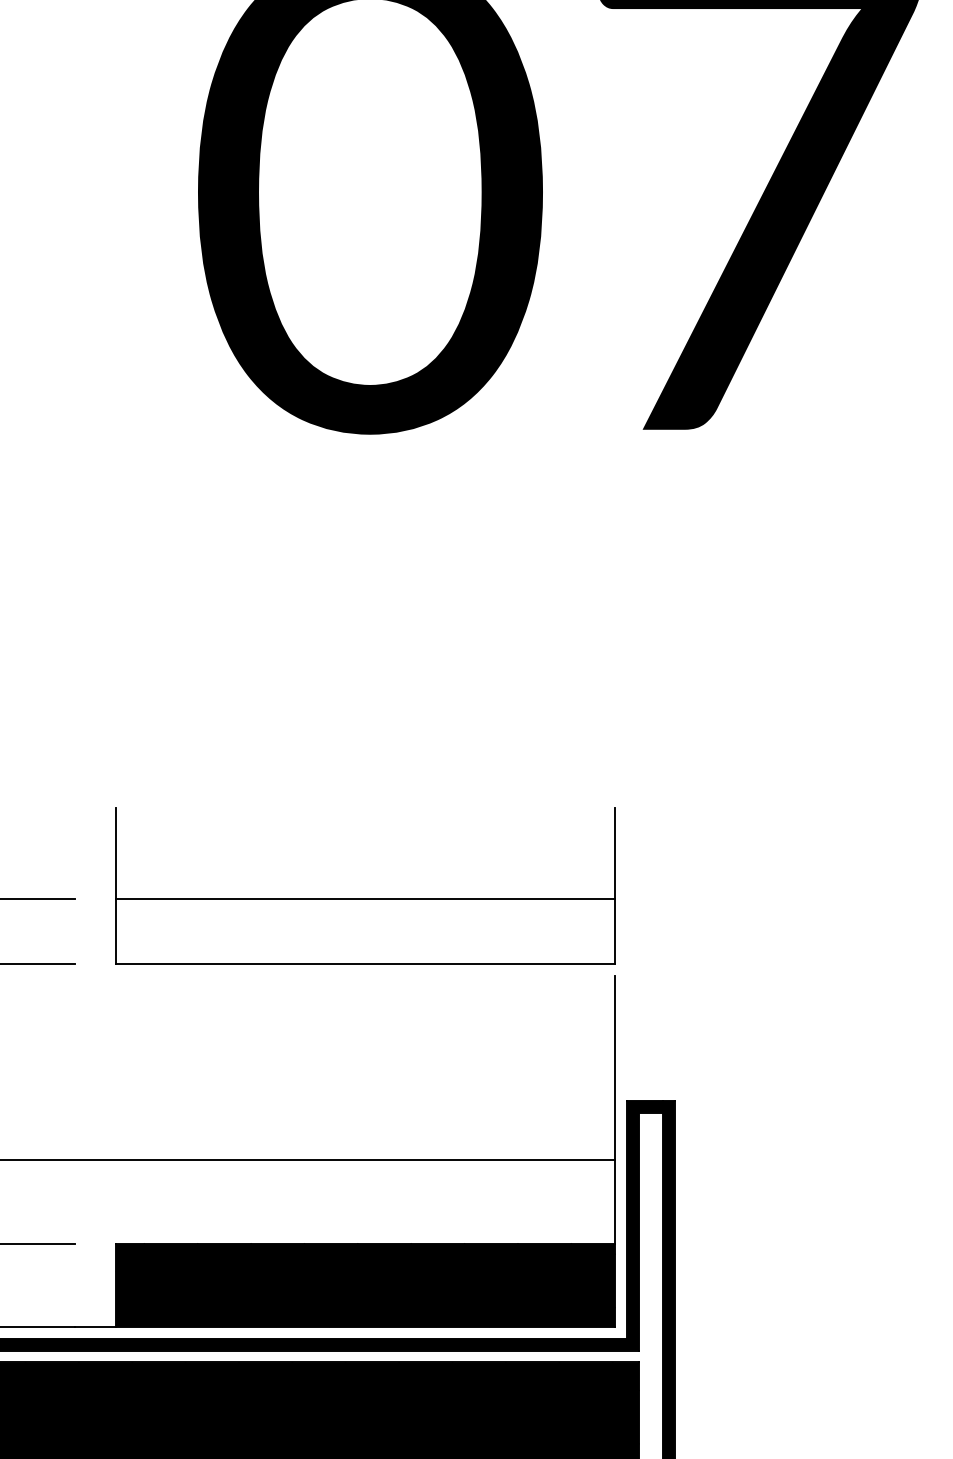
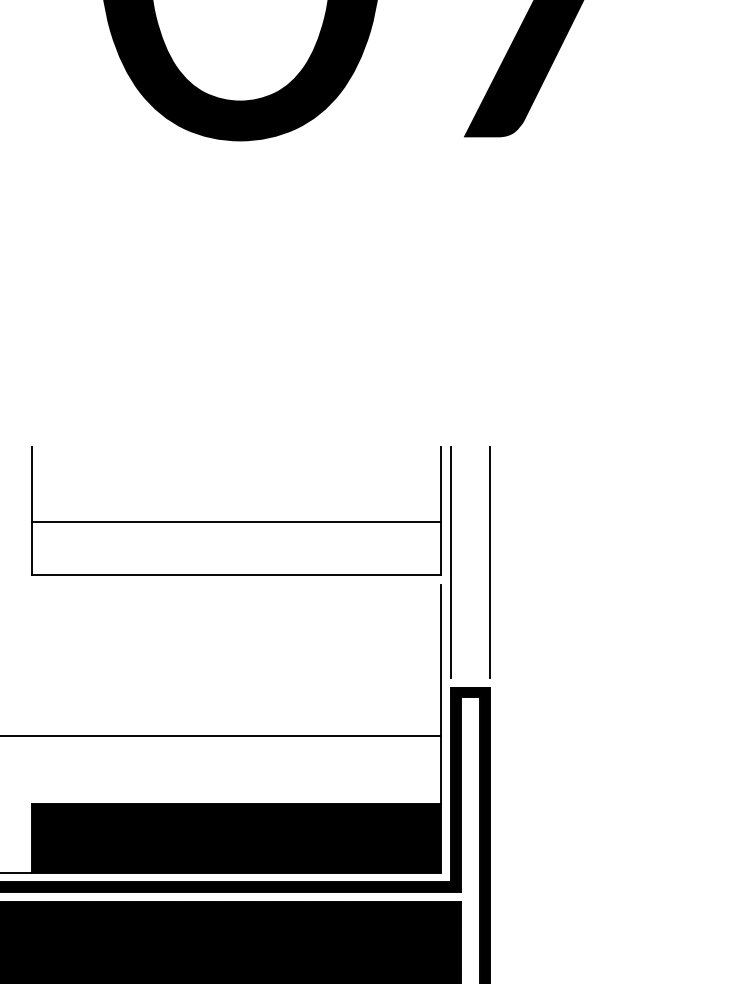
line: (627, 948) -> (451, 562), added
line: (674, 948) -> (489, 562), added

